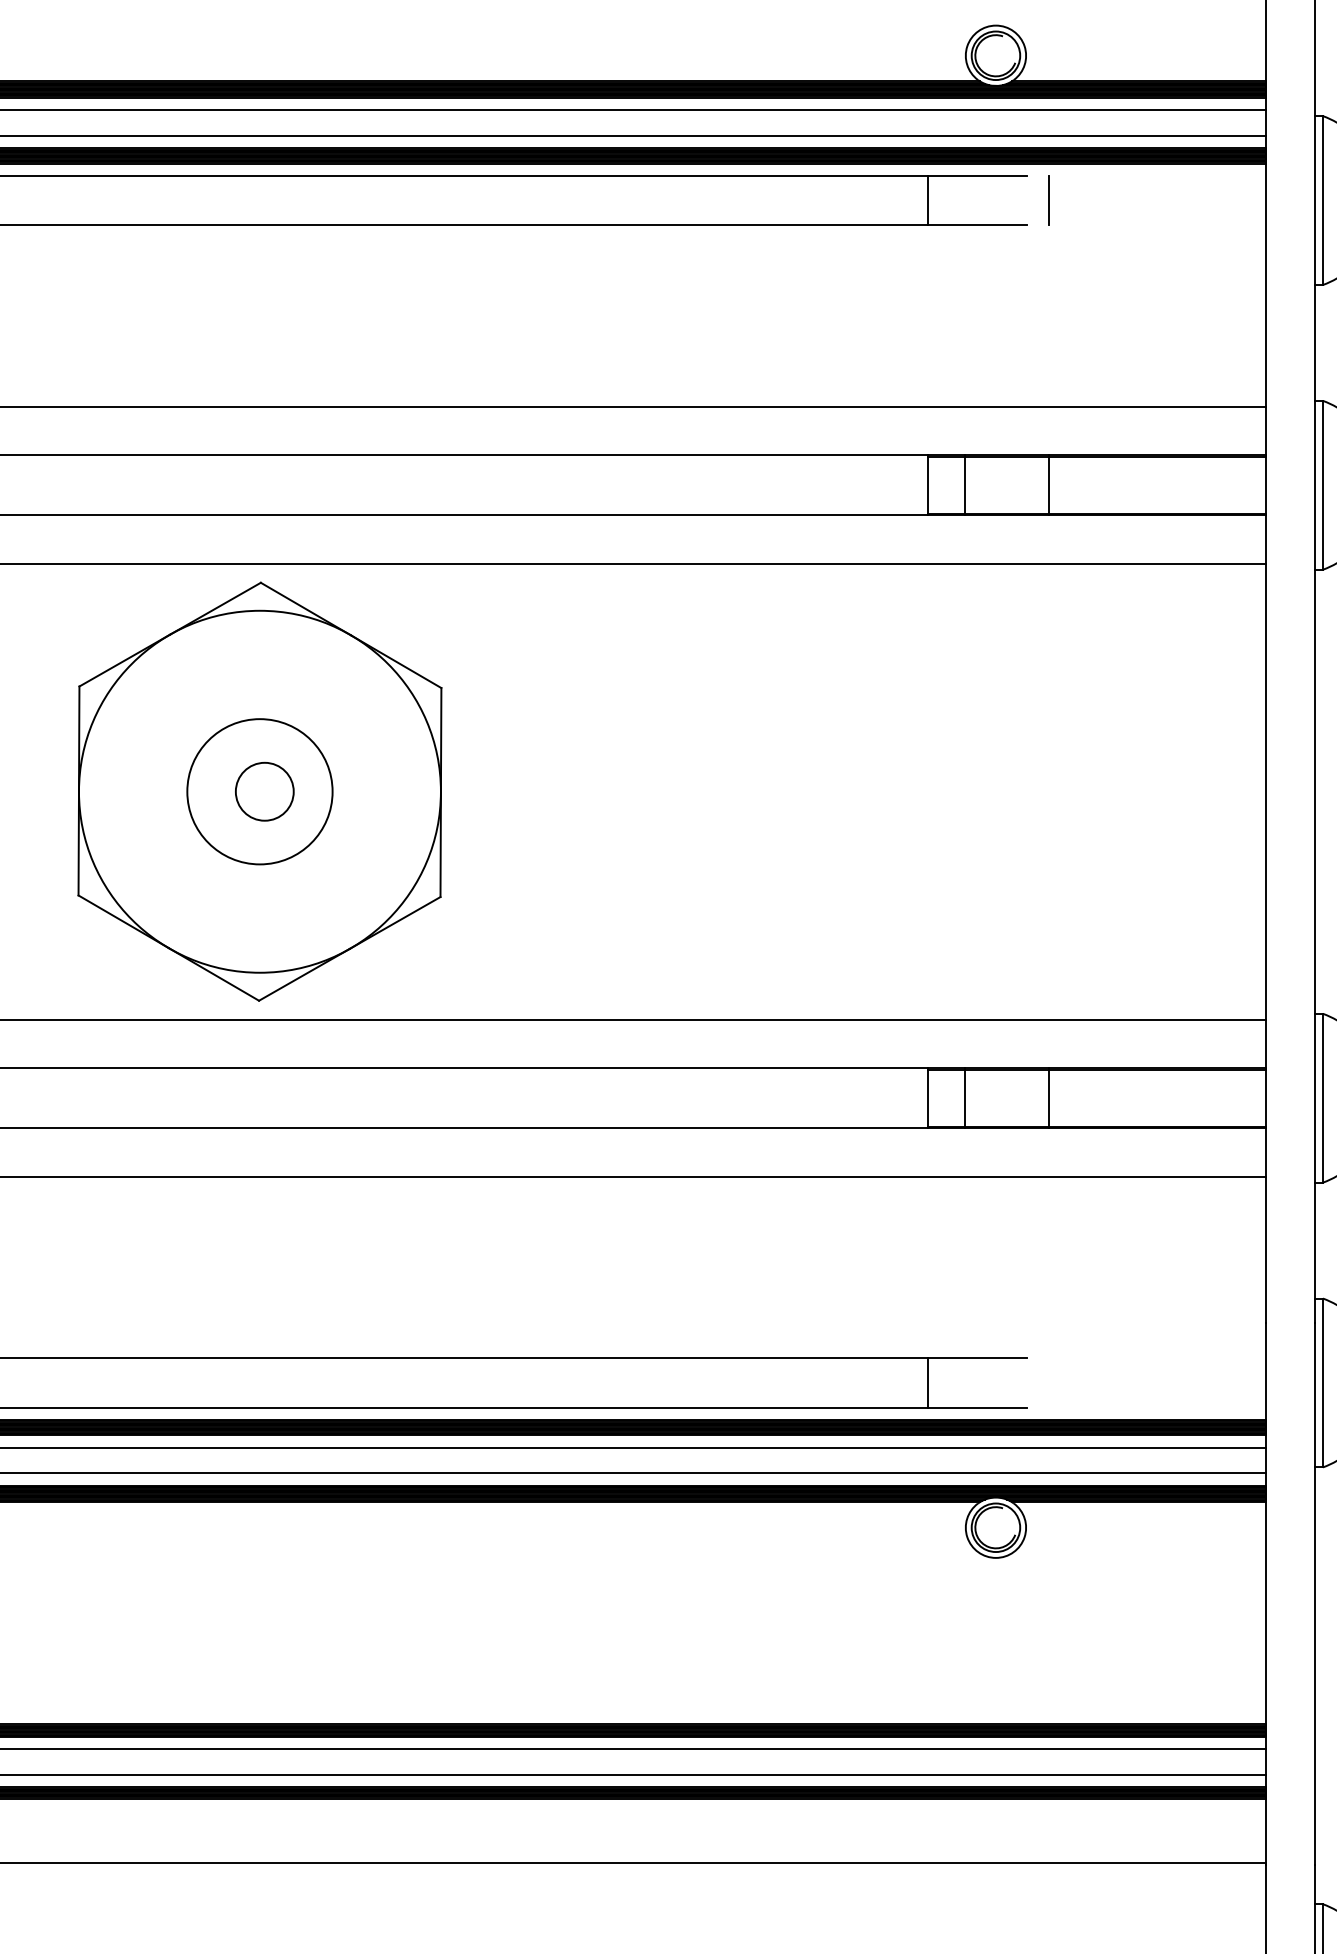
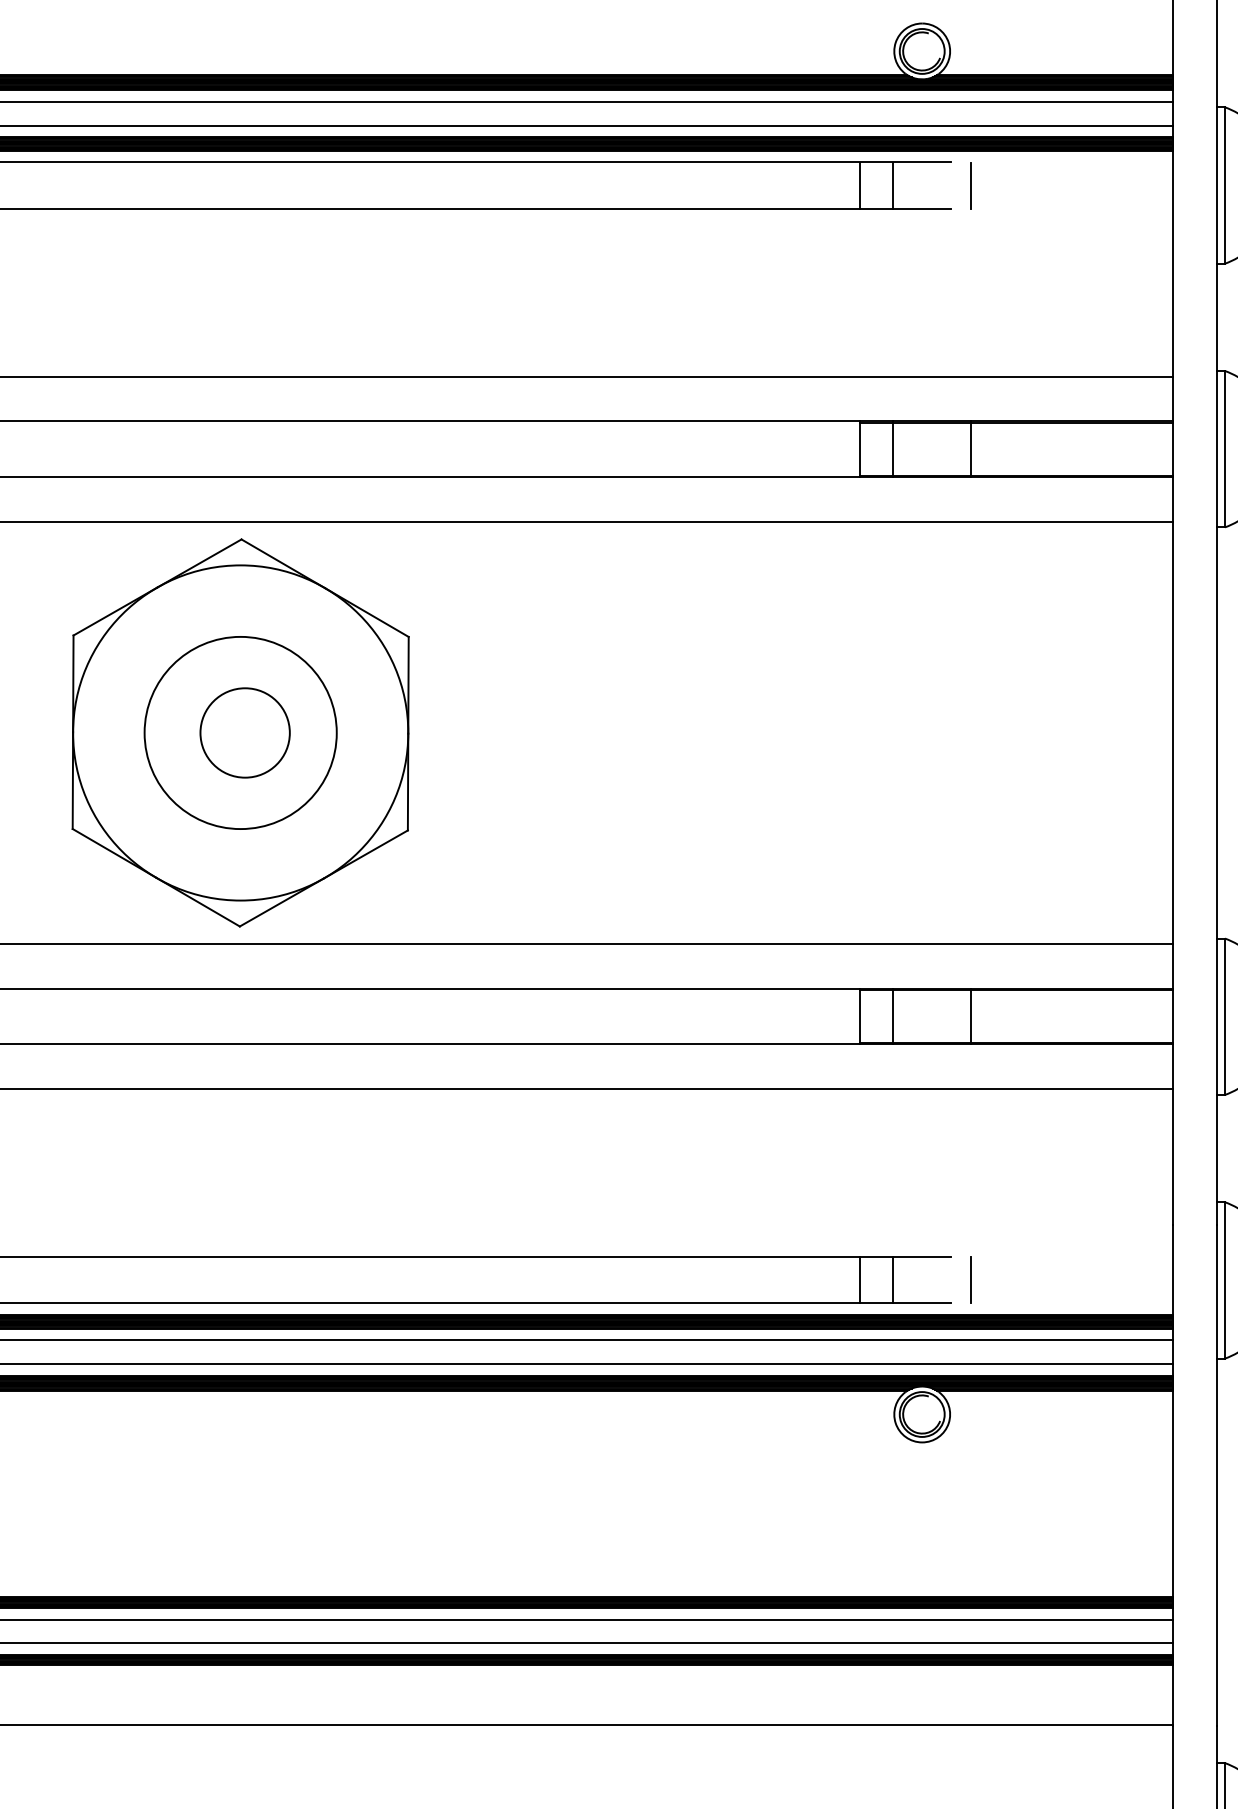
line: (964, 200) -> (893, 185), added
circle: (259, 791) -> (240, 732), size x1.43
circle: (264, 791) -> (244, 732), size x1.67
line: (964, 1382) -> (893, 1279), added
line: (1048, 1382) -> (970, 1279), added

